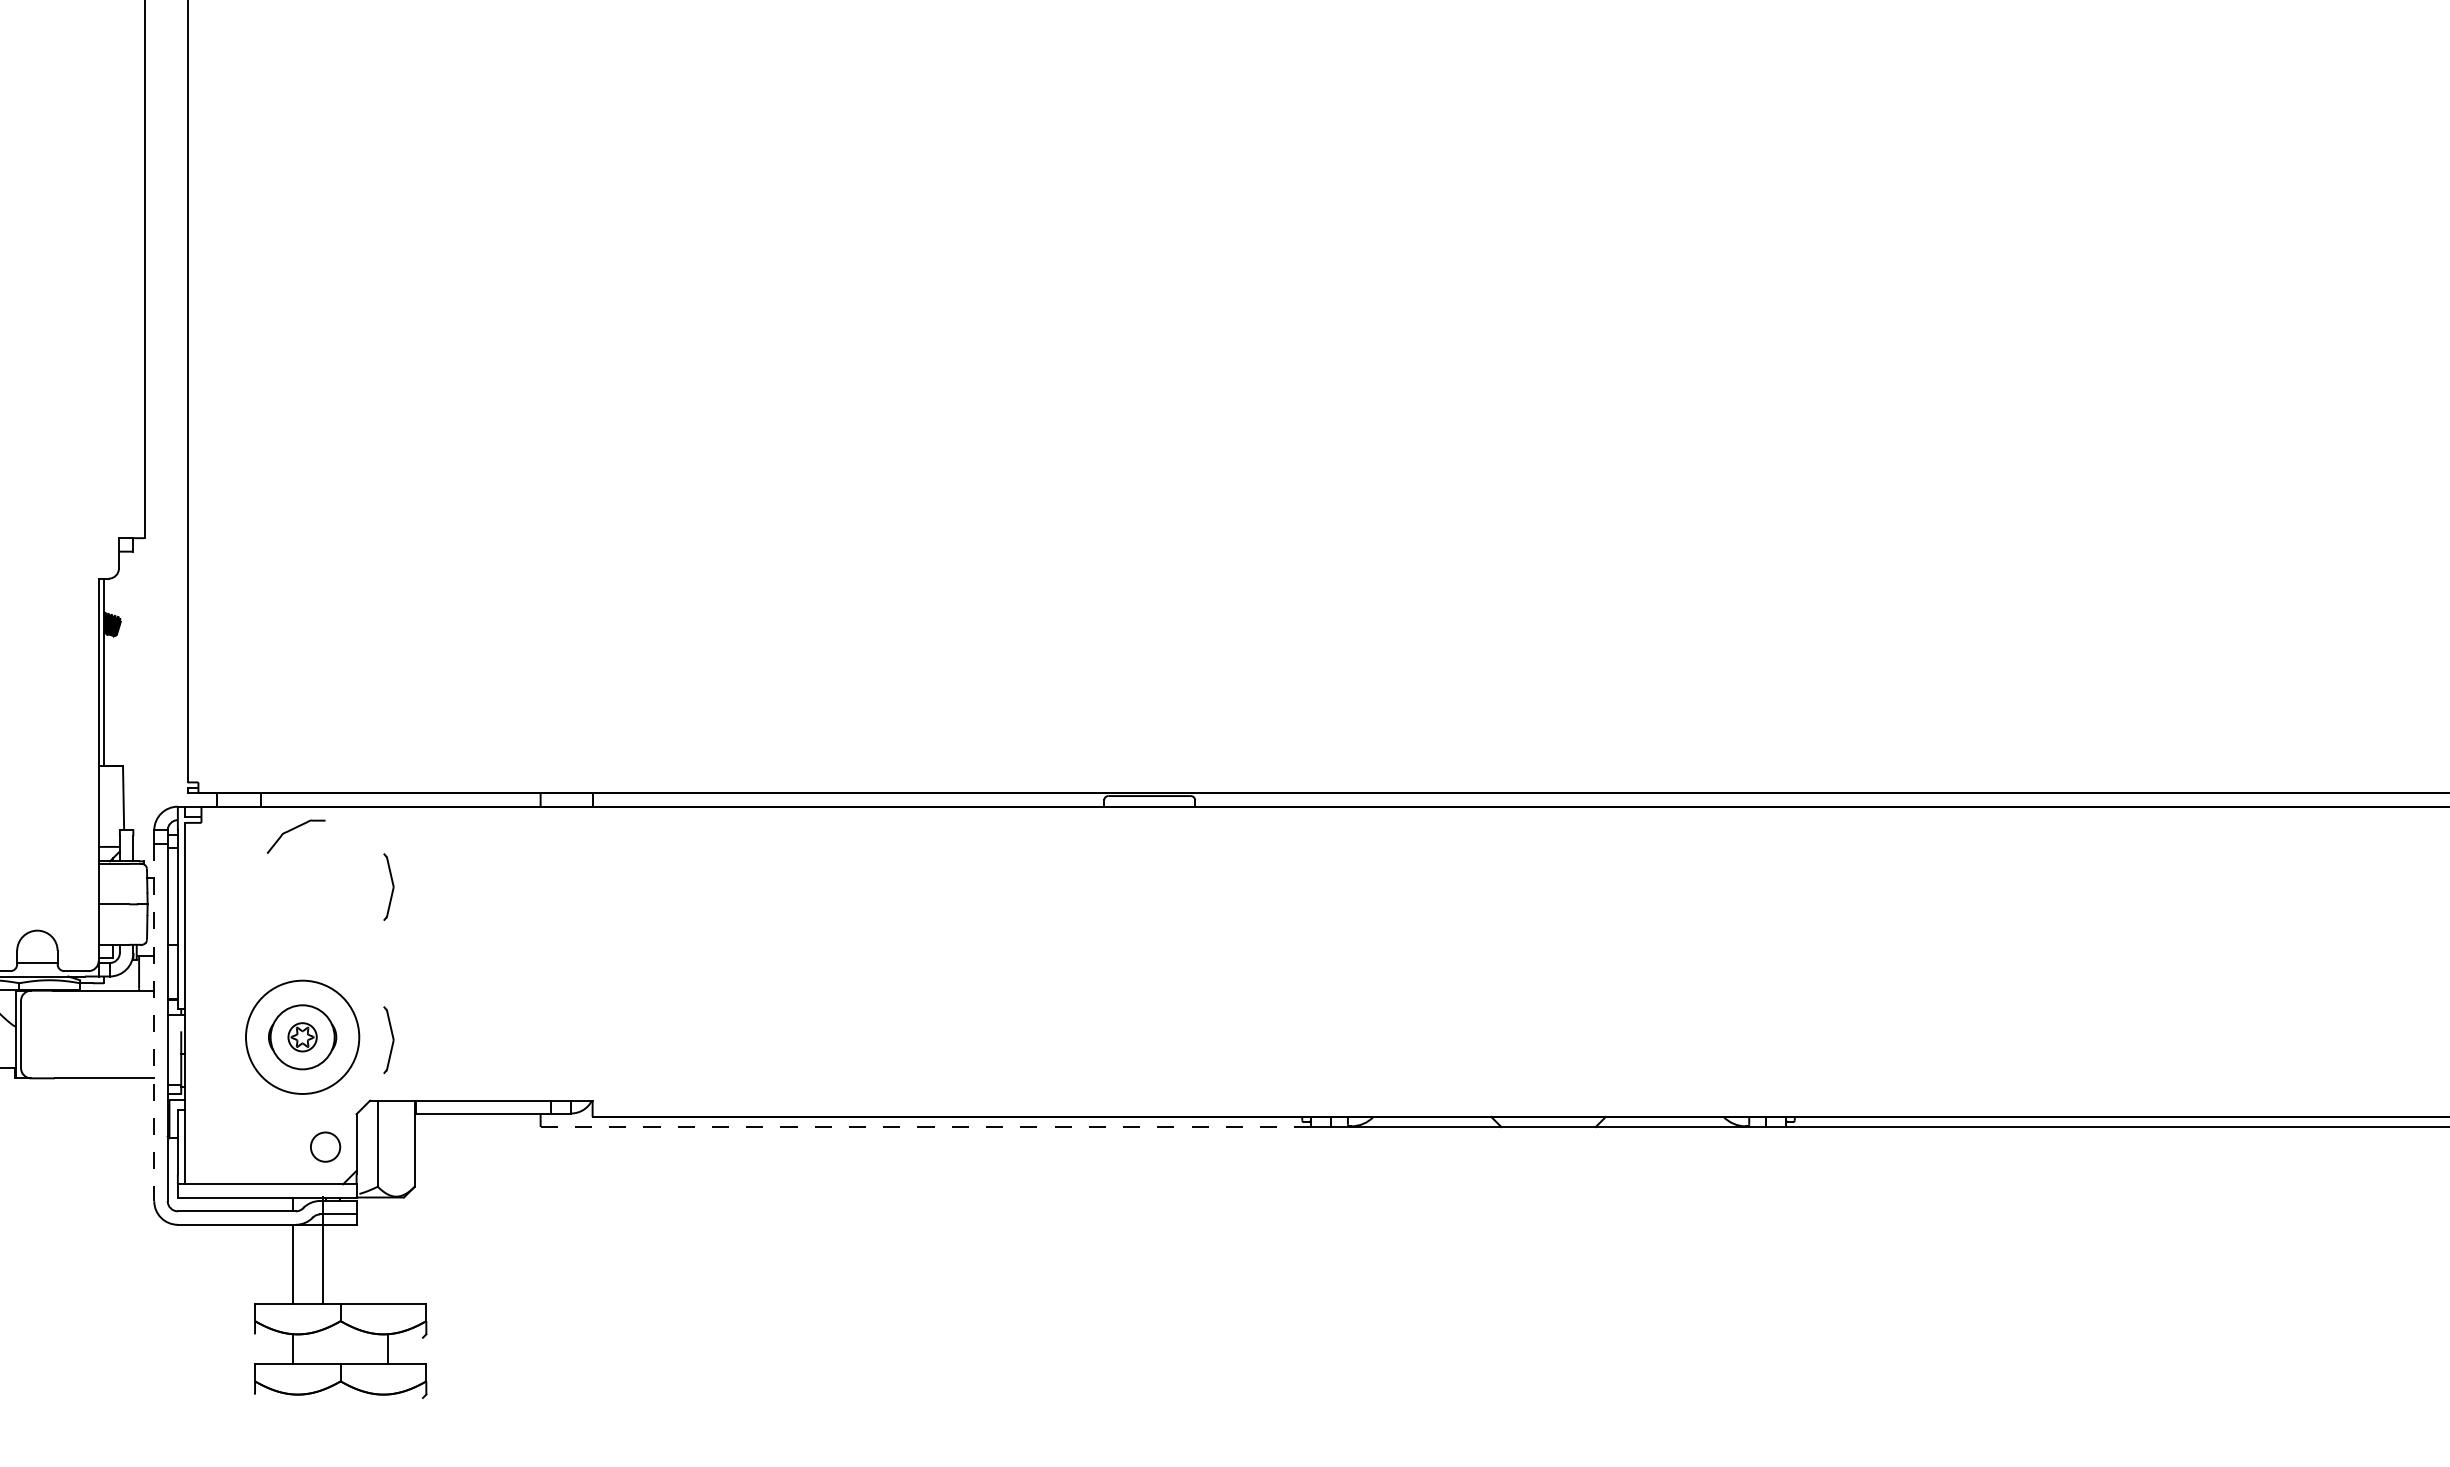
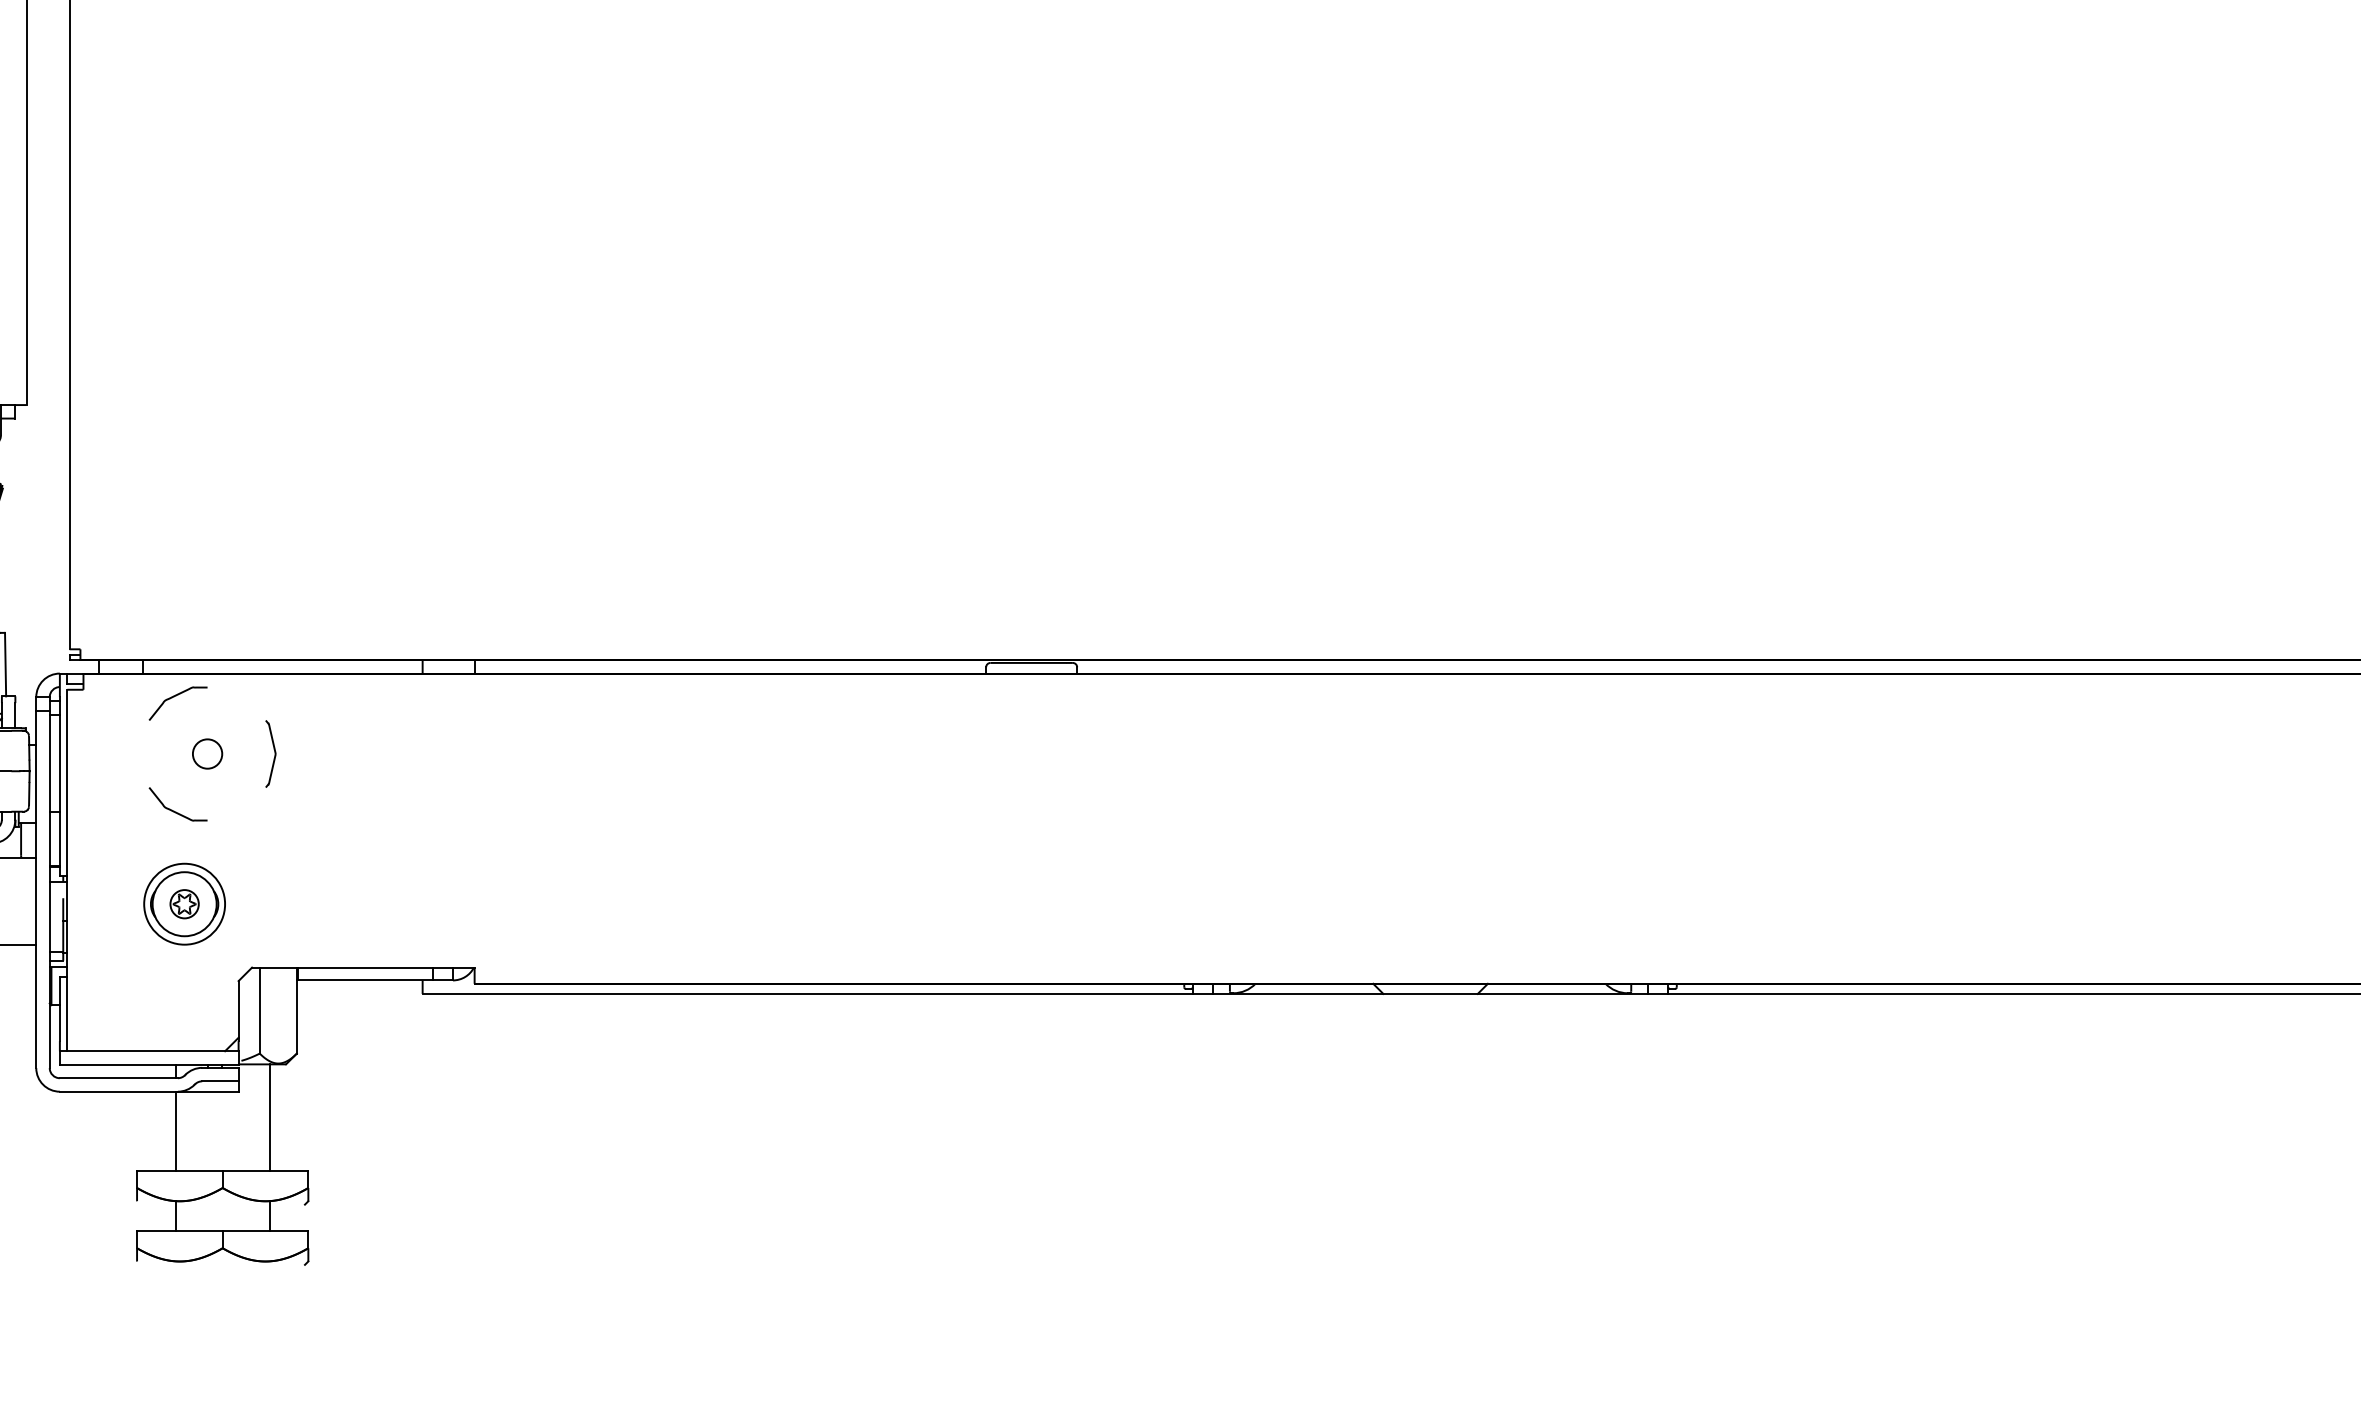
curve: (291, 943) -> (173, 810), added
line: (154, 1022) -> (36, 889), dashed -> solid
circle: (302, 1036) -> (184, 903), size x0.71
part: (388, 1039) -> (270, 906), removed
line: (926, 1127) -> (808, 994), dashed -> solid
circle: (325, 1146) -> (207, 753), moved
line: (322, 1250) -> (269, 1117), moved

